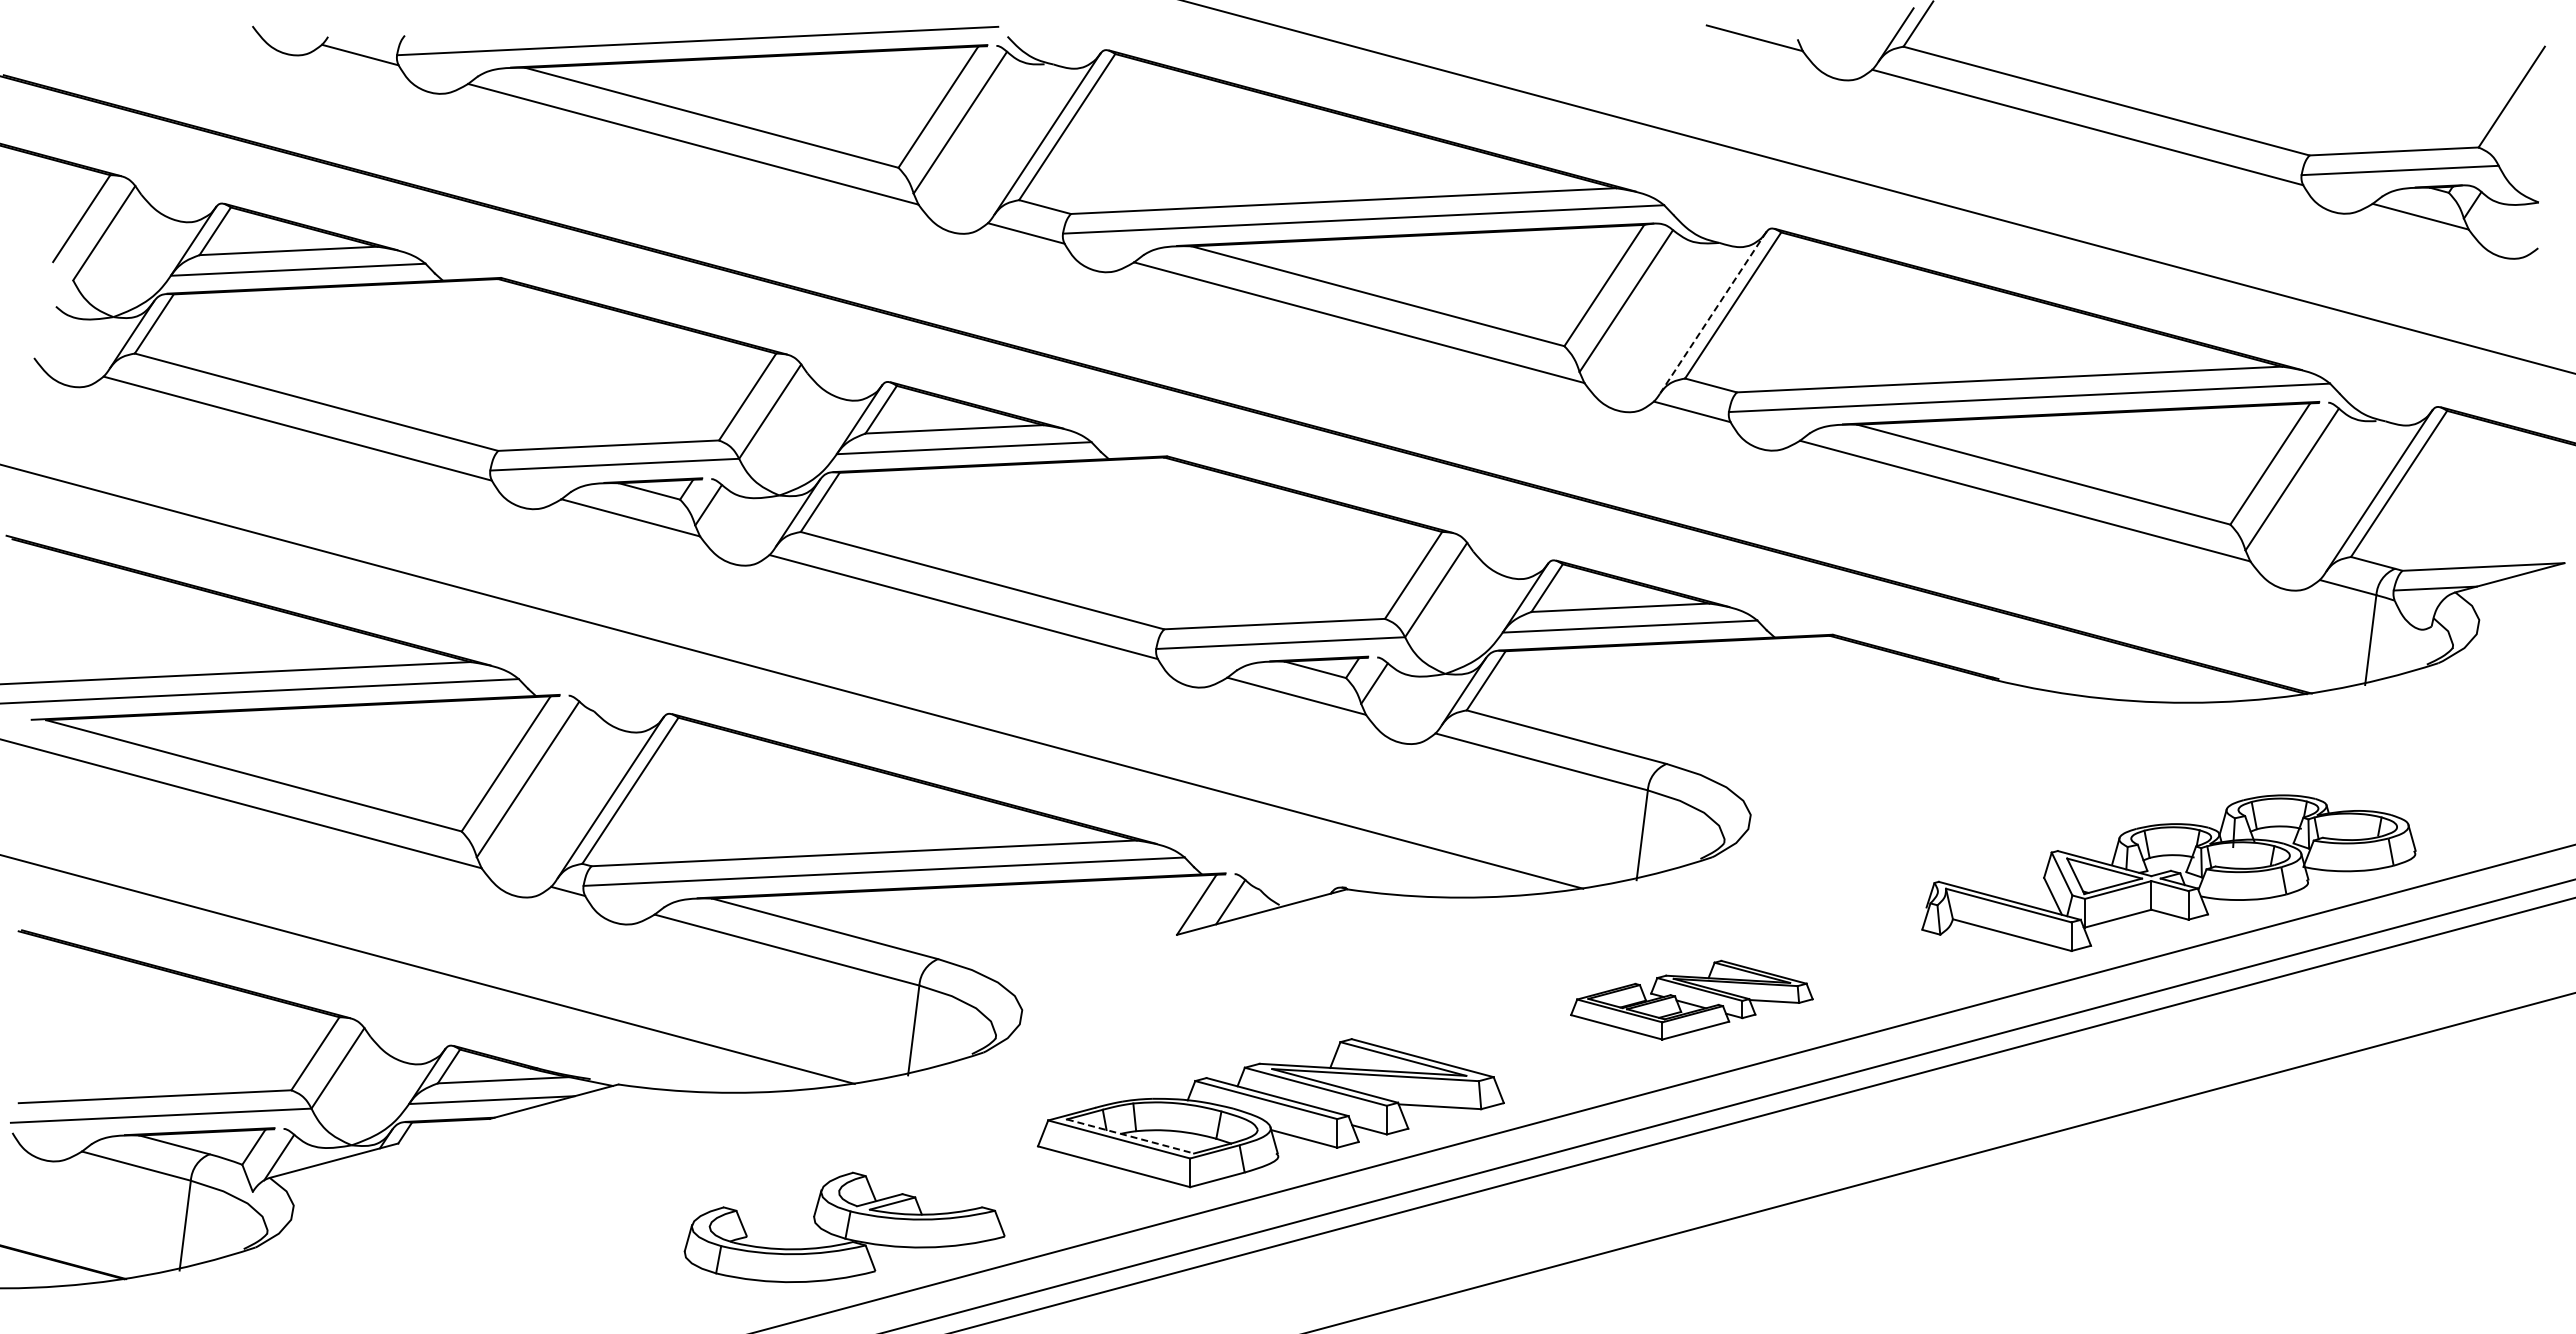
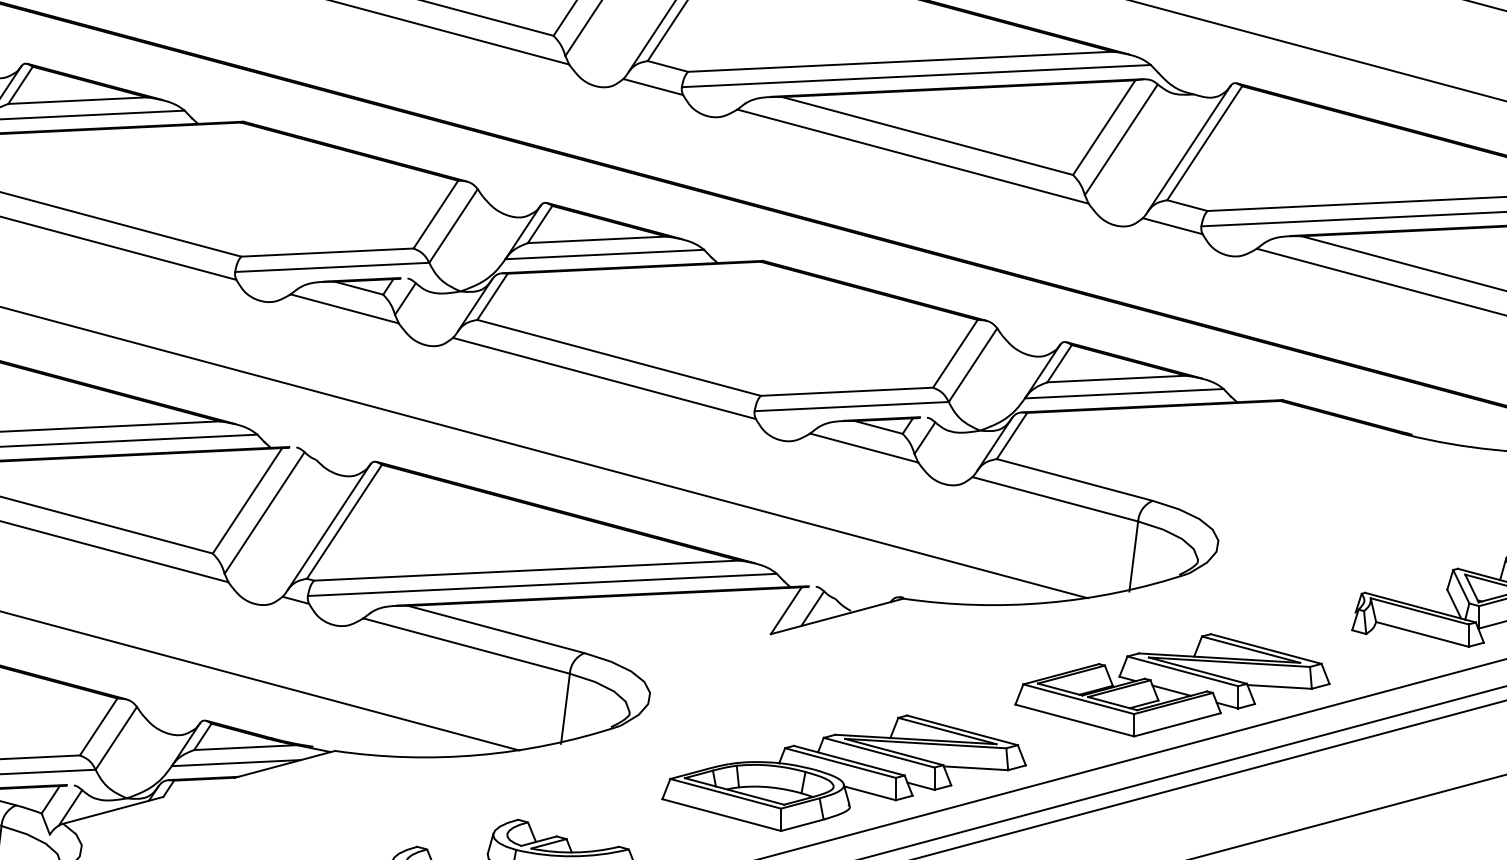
line: (1713, 312) -> (1189, 148), dashed -> solid
part: (1691, 999) -> (1172, 684), size x1.67
line: (1130, 1136) -> (734, 791), dashed -> solid

